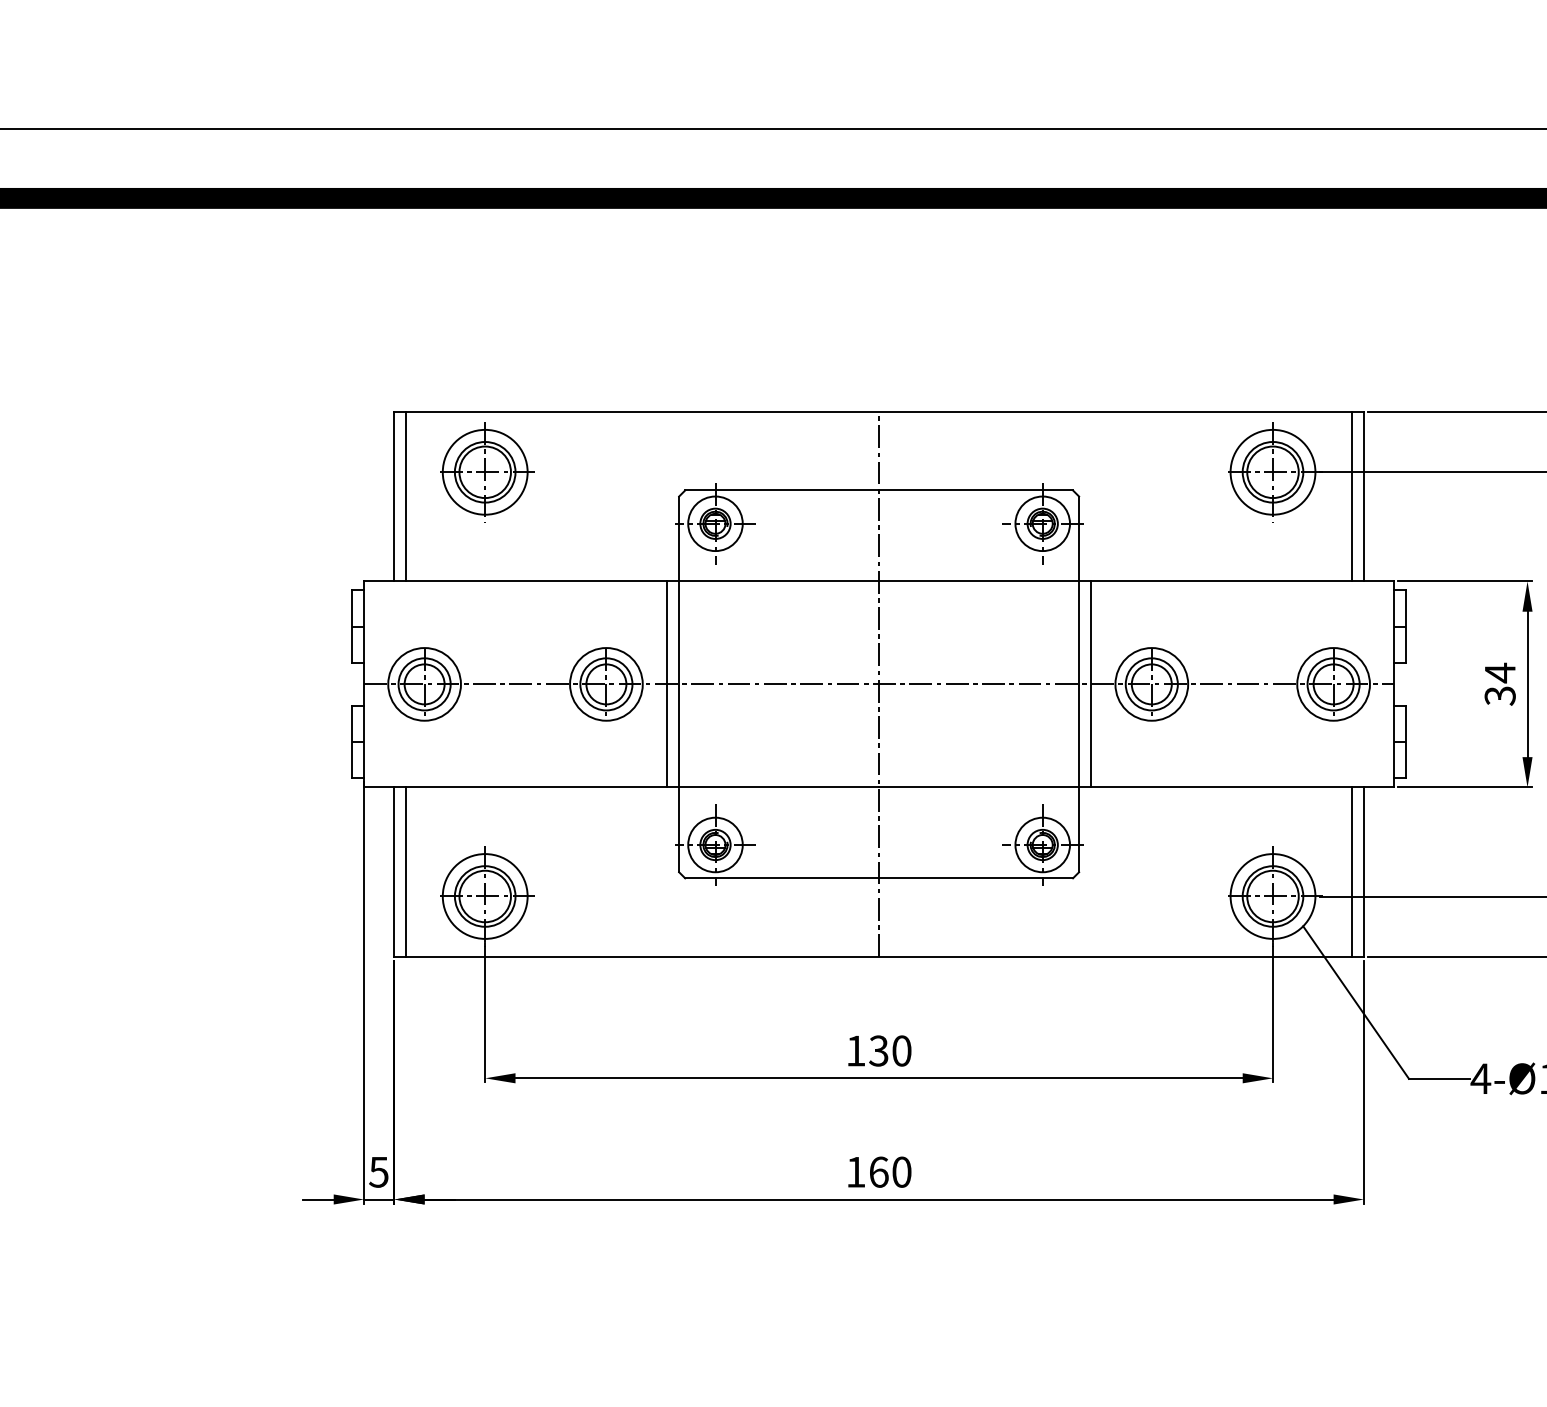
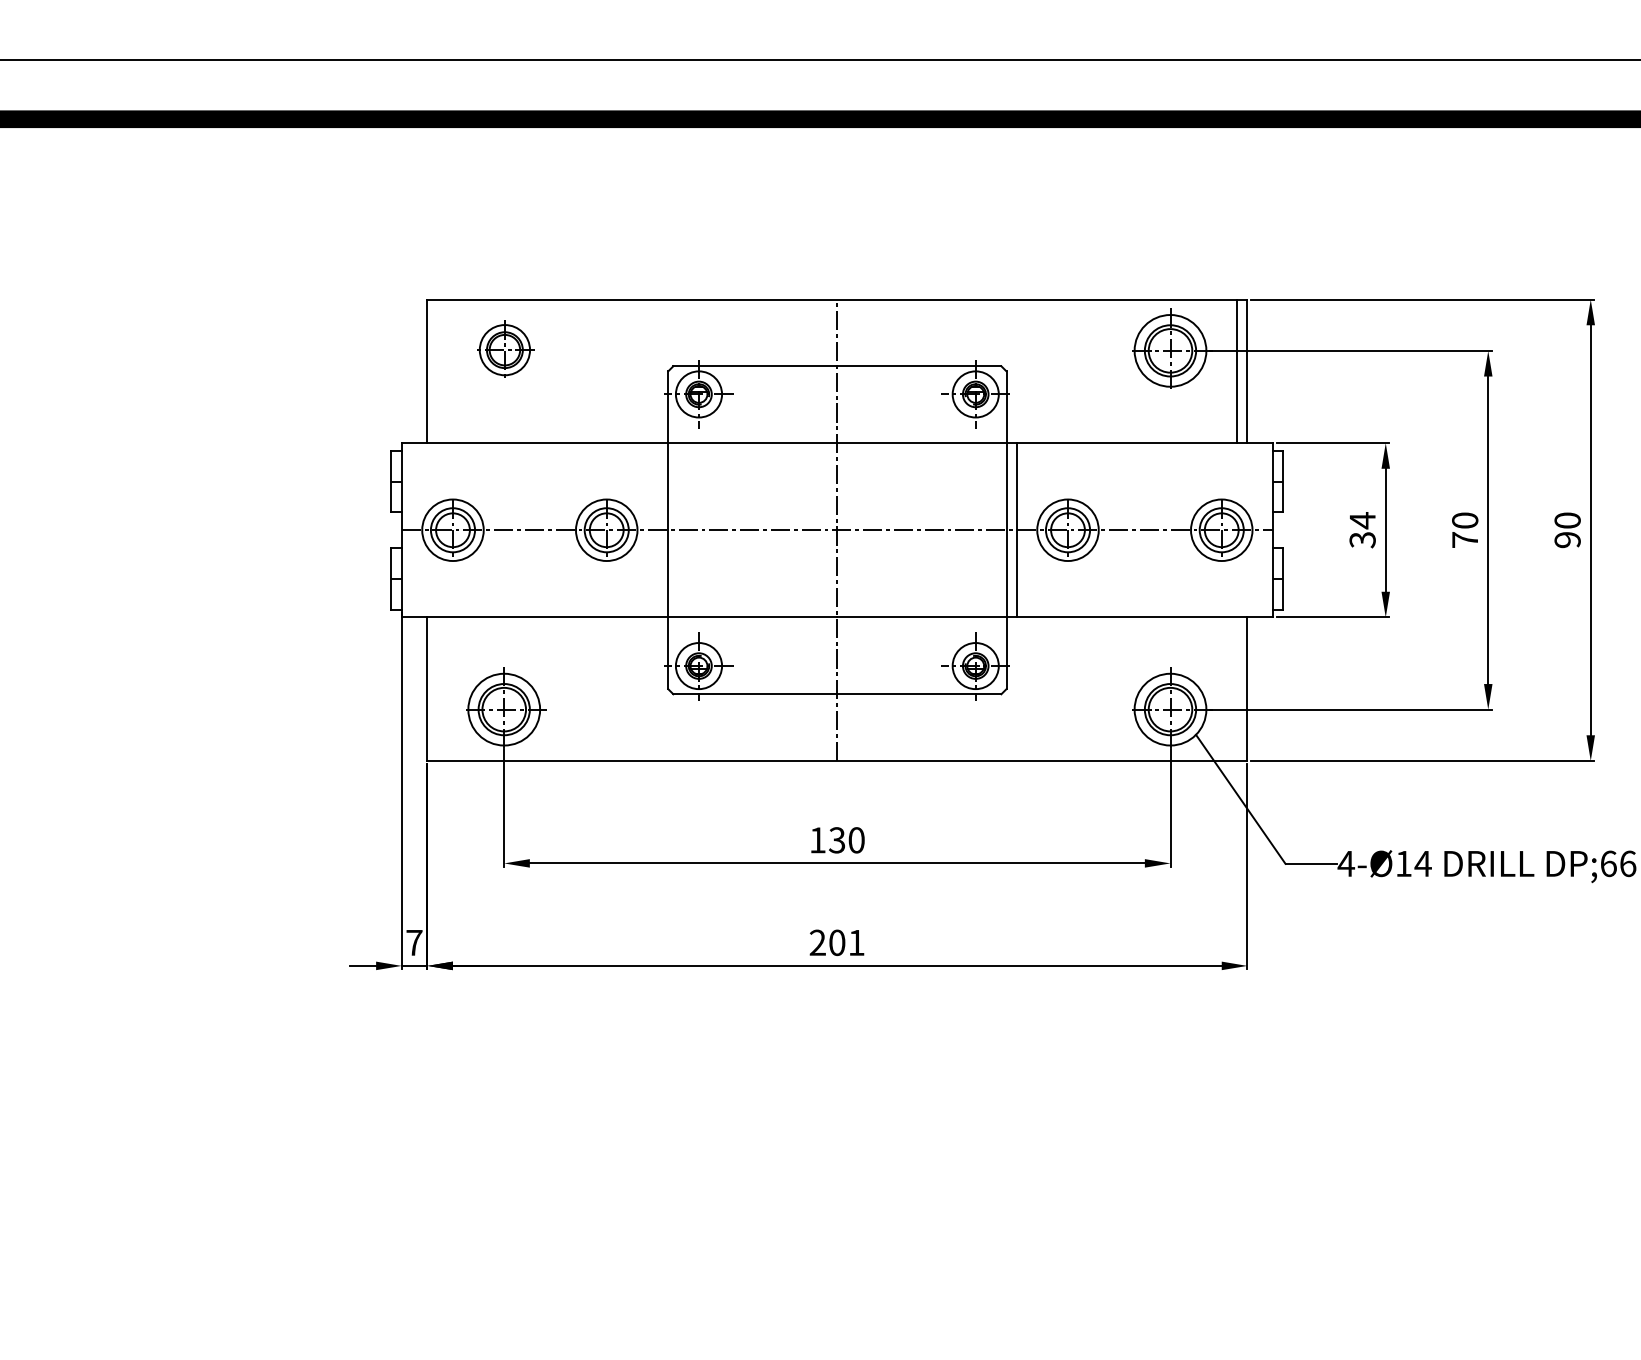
part: (487, 469) -> (506, 348), size x0.7
line: (406, 496) -> (437, 371), removed
line: (666, 684) -> (657, 530), removed
line: (406, 871) -> (437, 688), removed
line: (1352, 871) -> (1237, 688), removed
text: (878, 1171) -> (836, 942), 160 -> 201
text: (379, 1173) -> (414, 943), 5 -> 7

